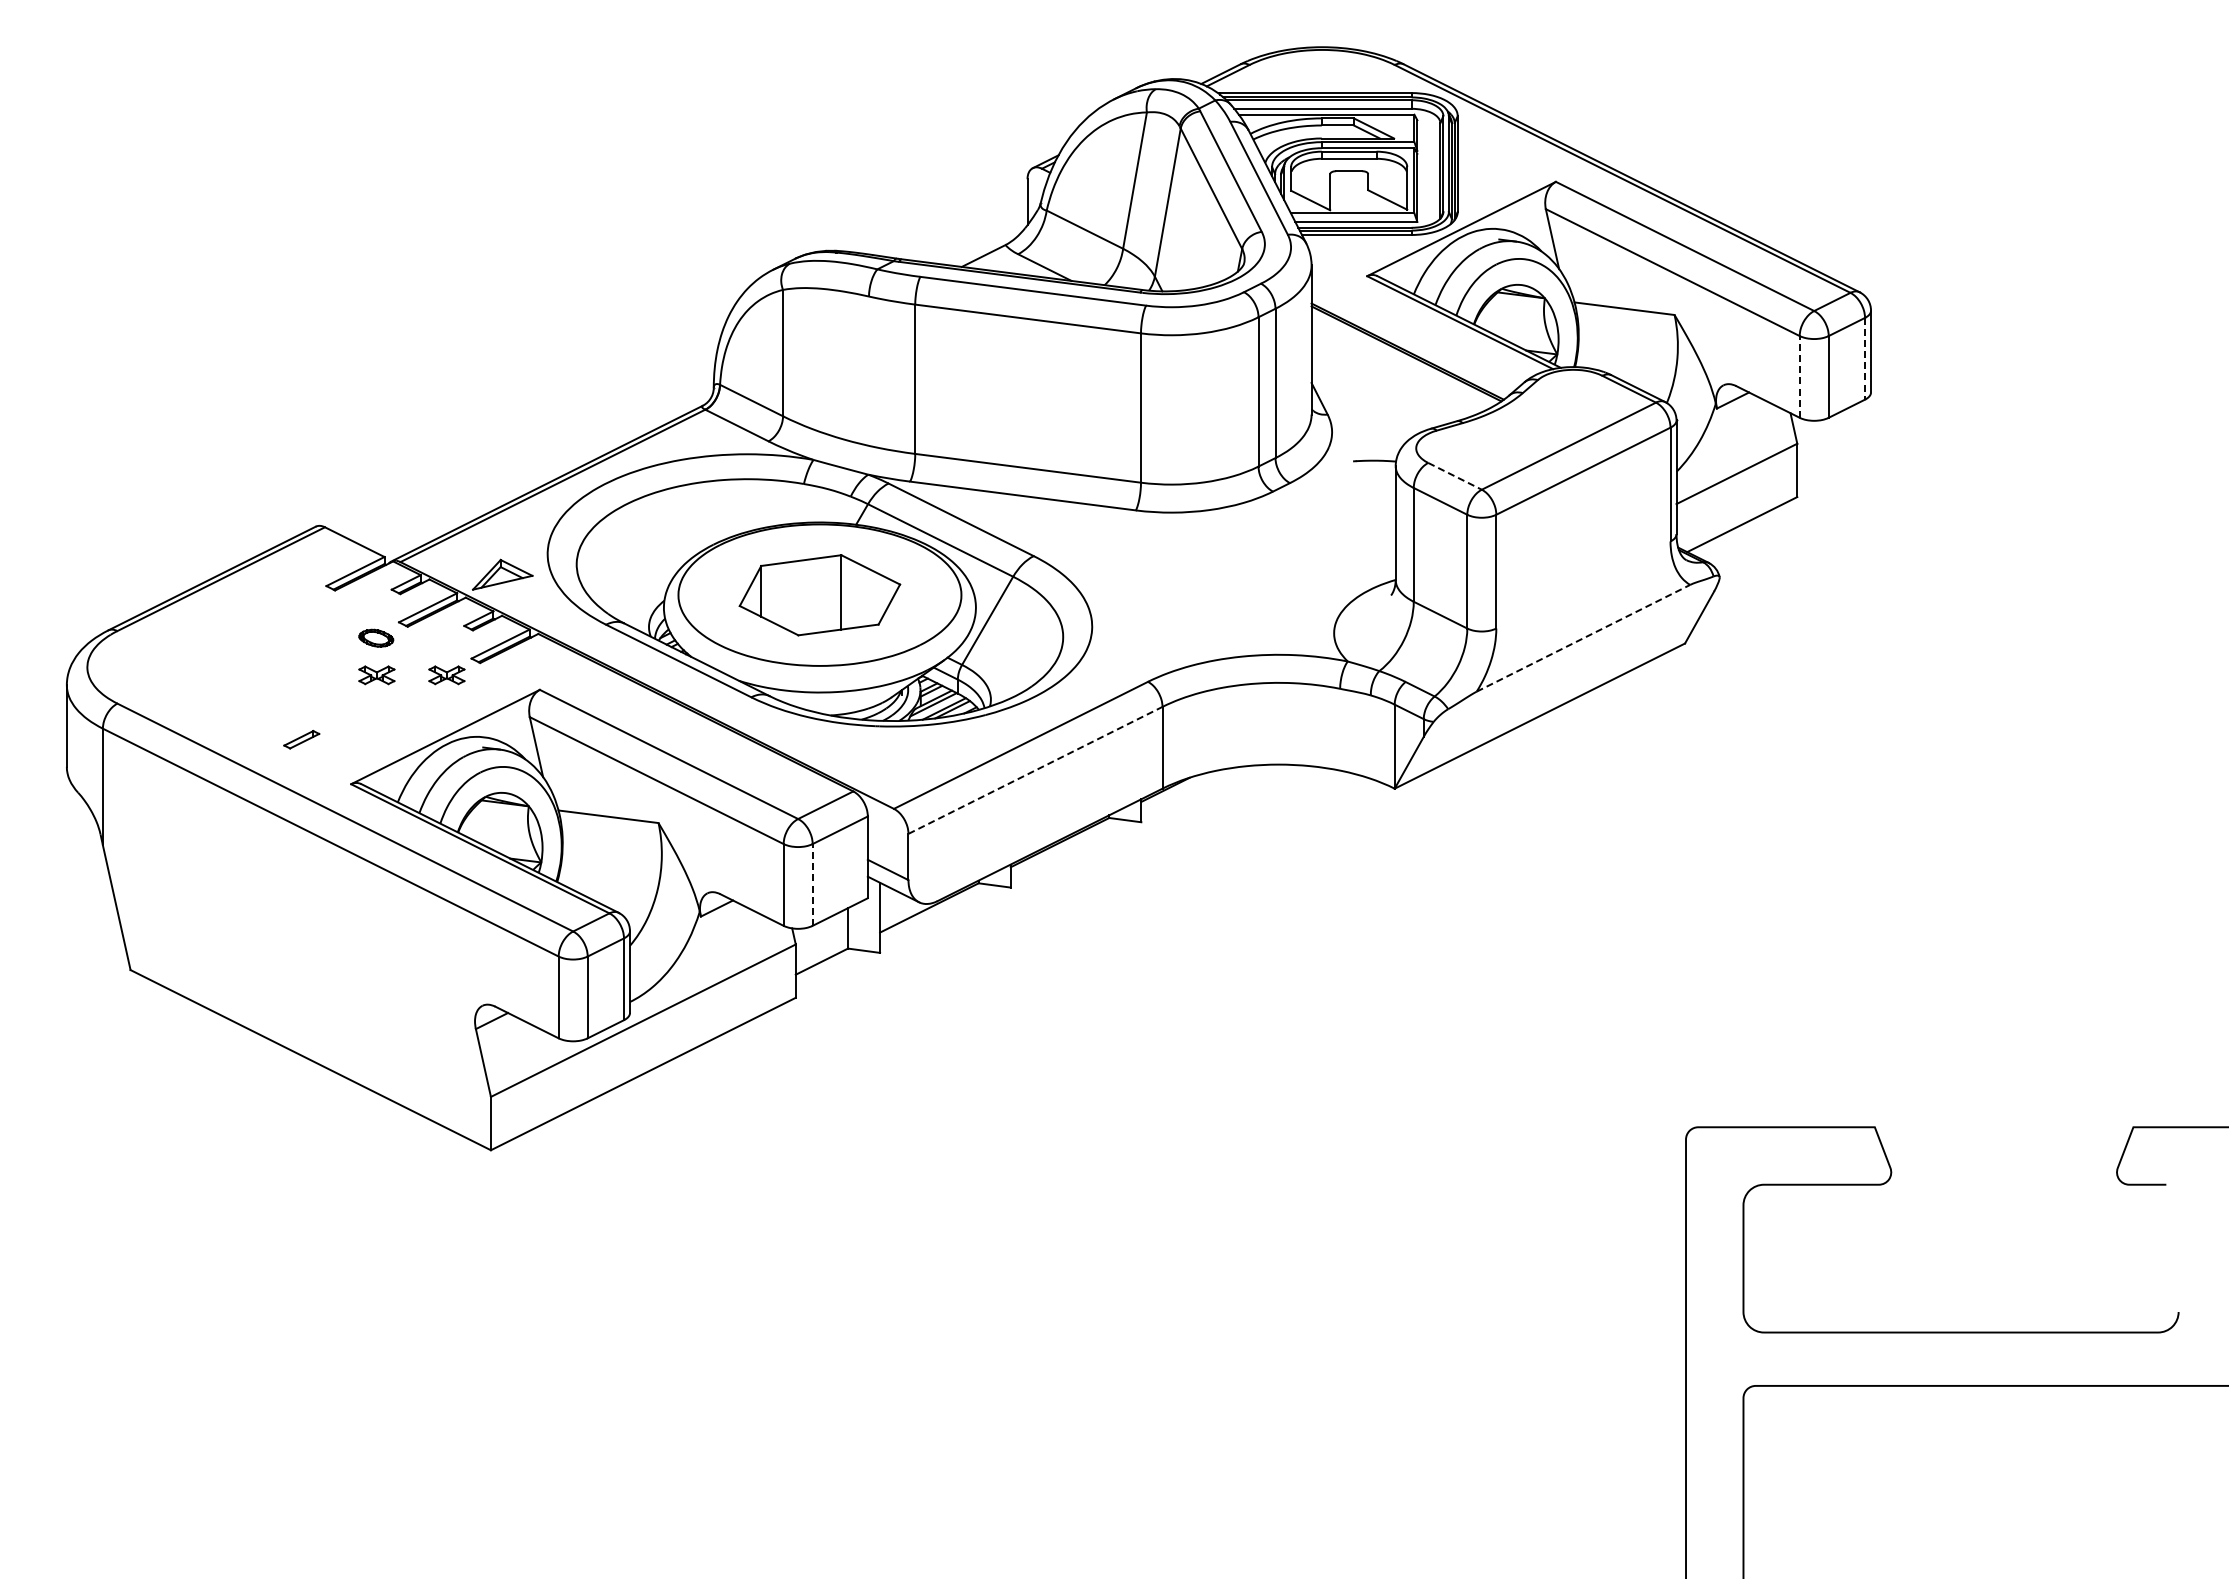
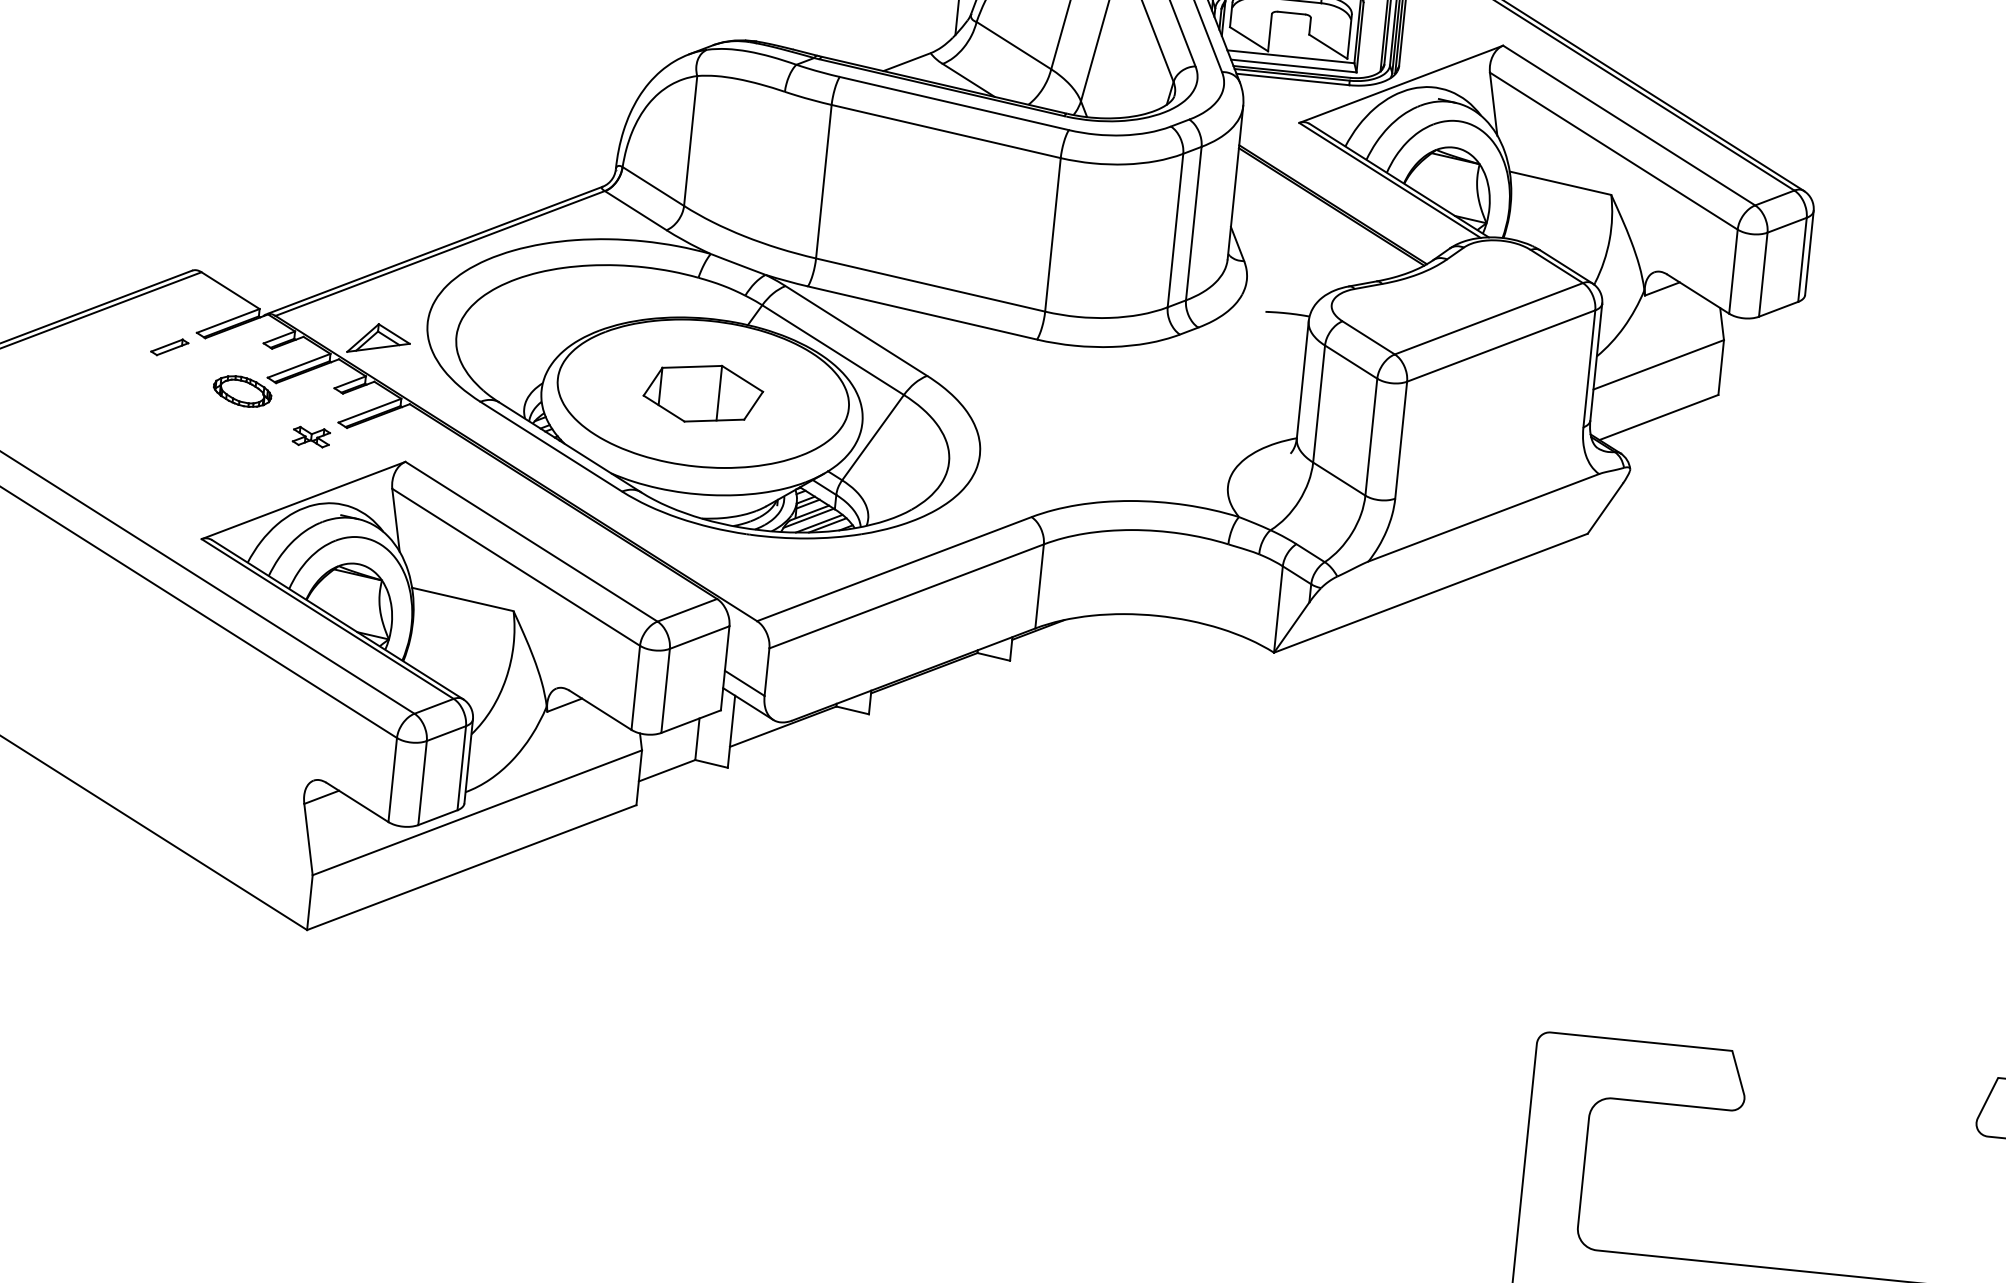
line: (1865, 358) -> (1802, 259), dashed -> solid
line: (1799, 376) -> (1733, 271), dashed -> solid
line: (1455, 476) -> (1369, 338), dashed -> solid
part: (819, 594) -> (702, 392), size x0.71
part: (376, 638) -> (242, 391), size x1.67
line: (1583, 638) -> (1483, 518), dashed -> solid
part: (376, 675) -> (239, 430), removed
part: (301, 739) -> (169, 347), moved
line: (1035, 770) -> (906, 596), dashed -> solid
line: (812, 884) -> (665, 690), dashed -> solid

